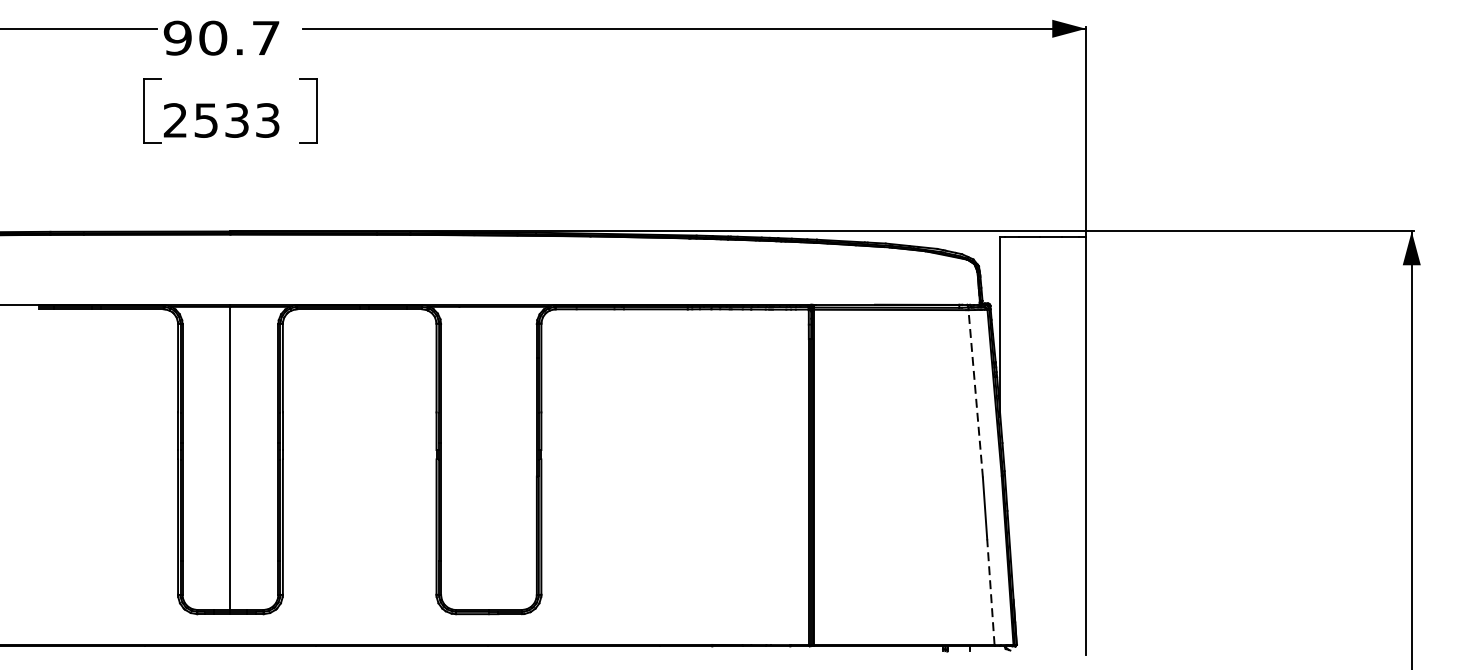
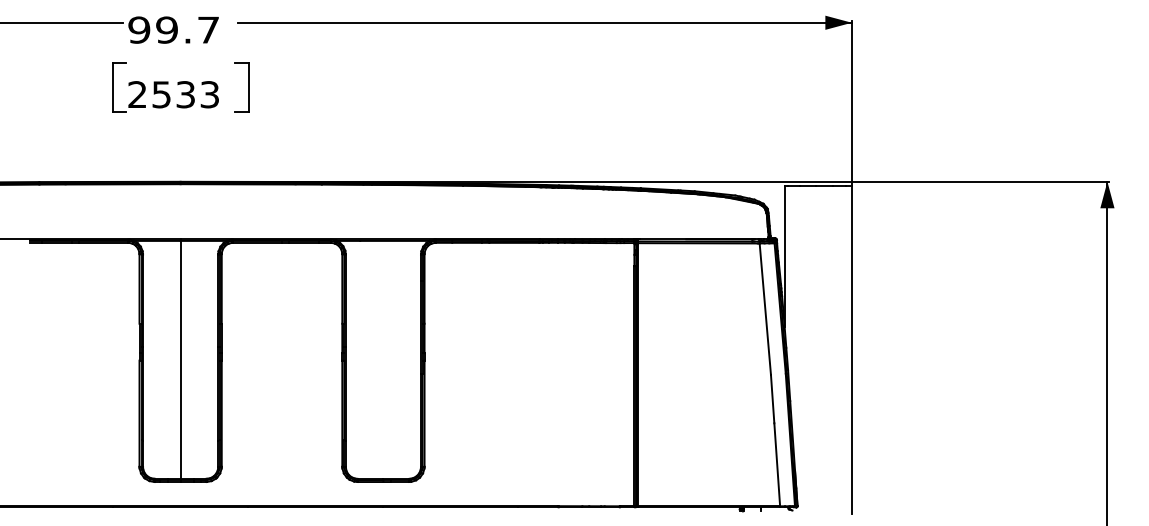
text: (213, 37) -> (167, 29), 90.7 -> 99.7
line: (975, 394) -> (765, 309), dashed -> solid
line: (991, 591) -> (777, 464), dashed -> solid

